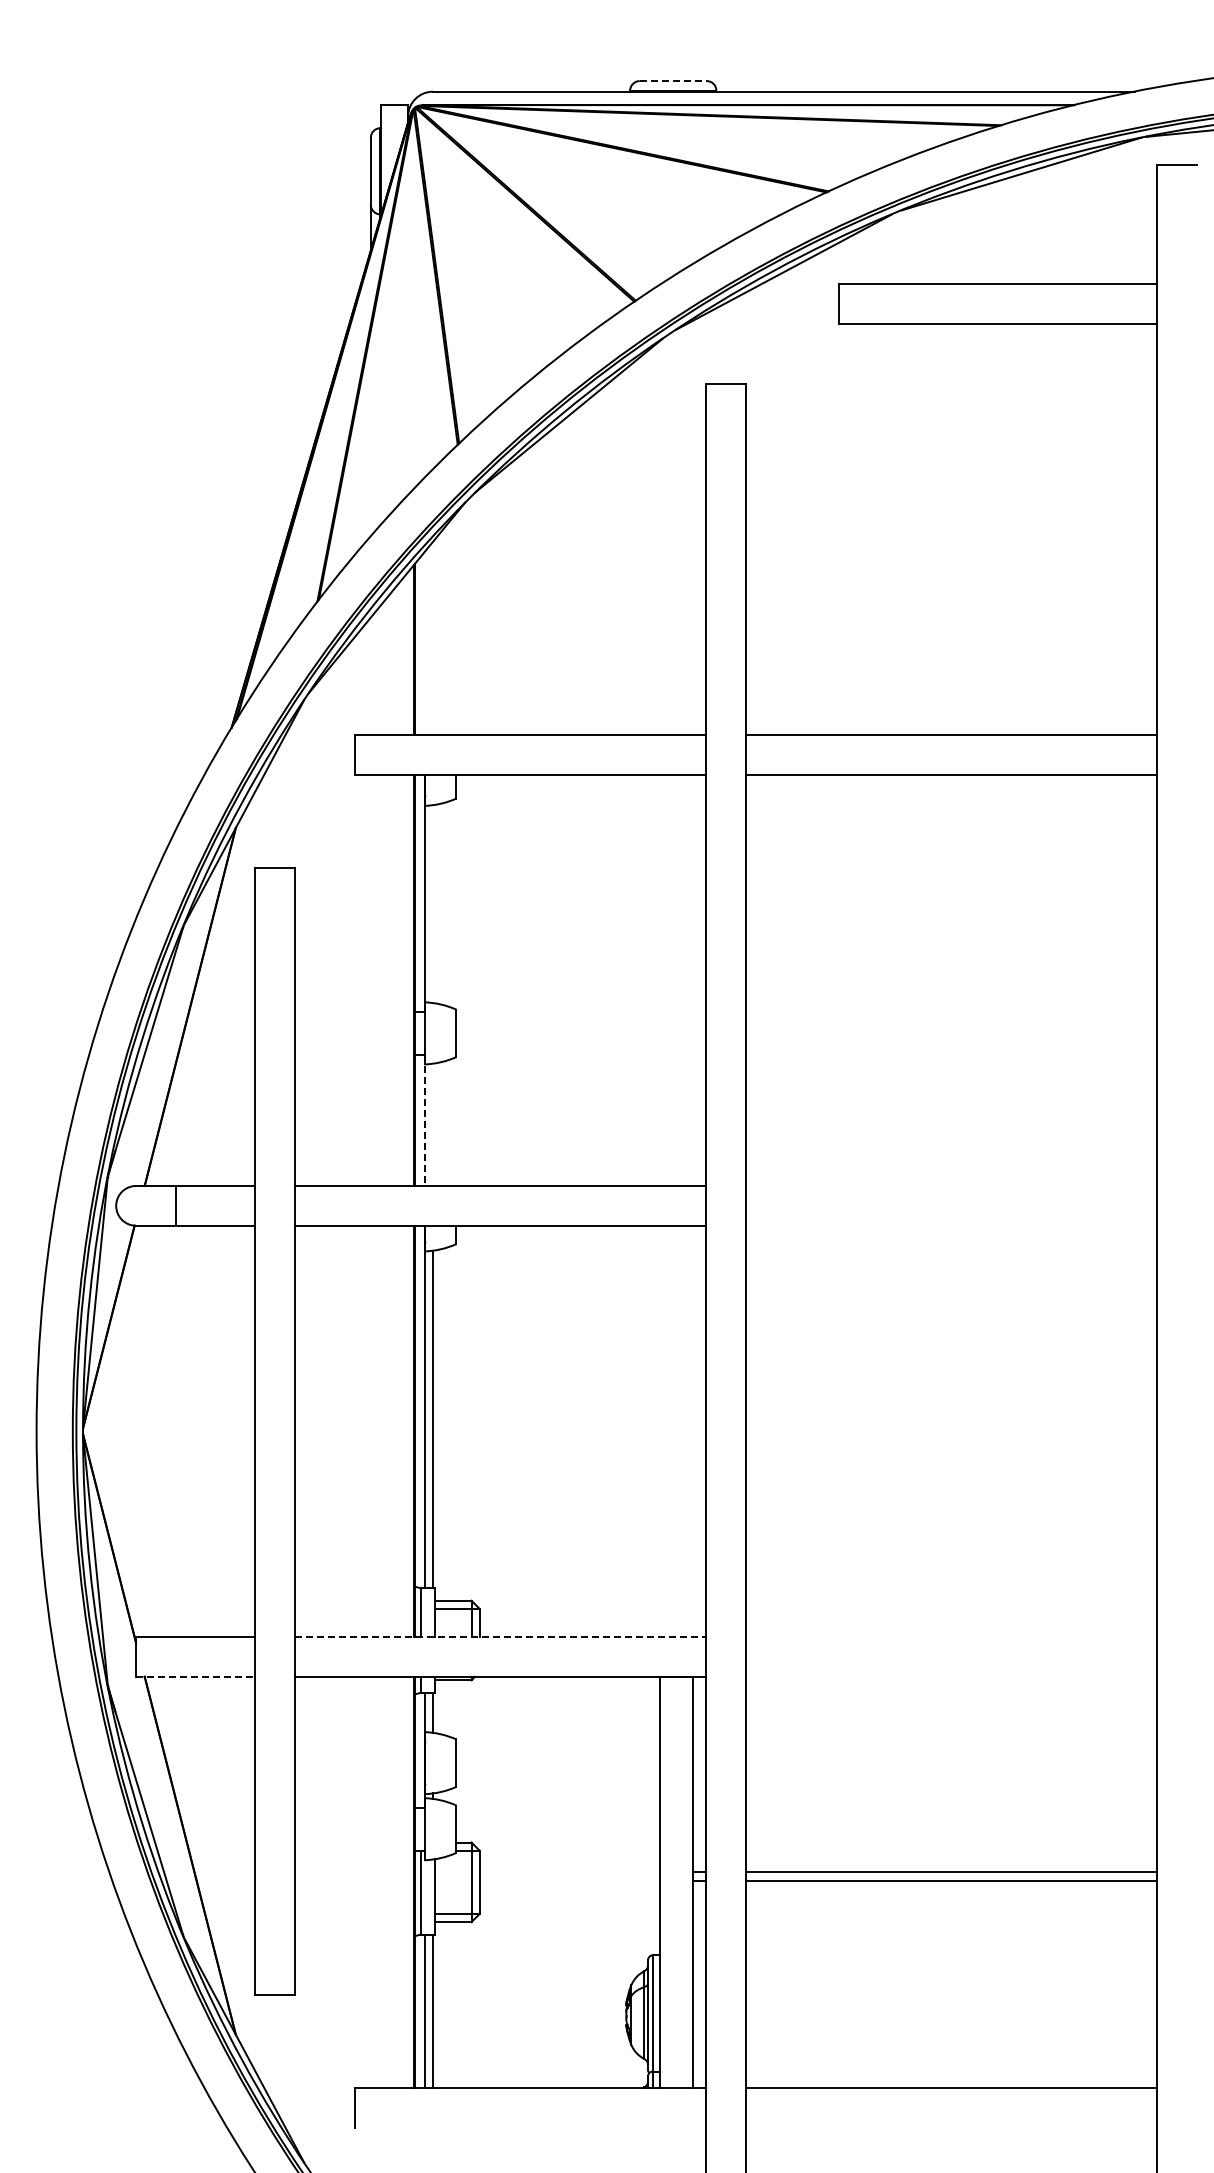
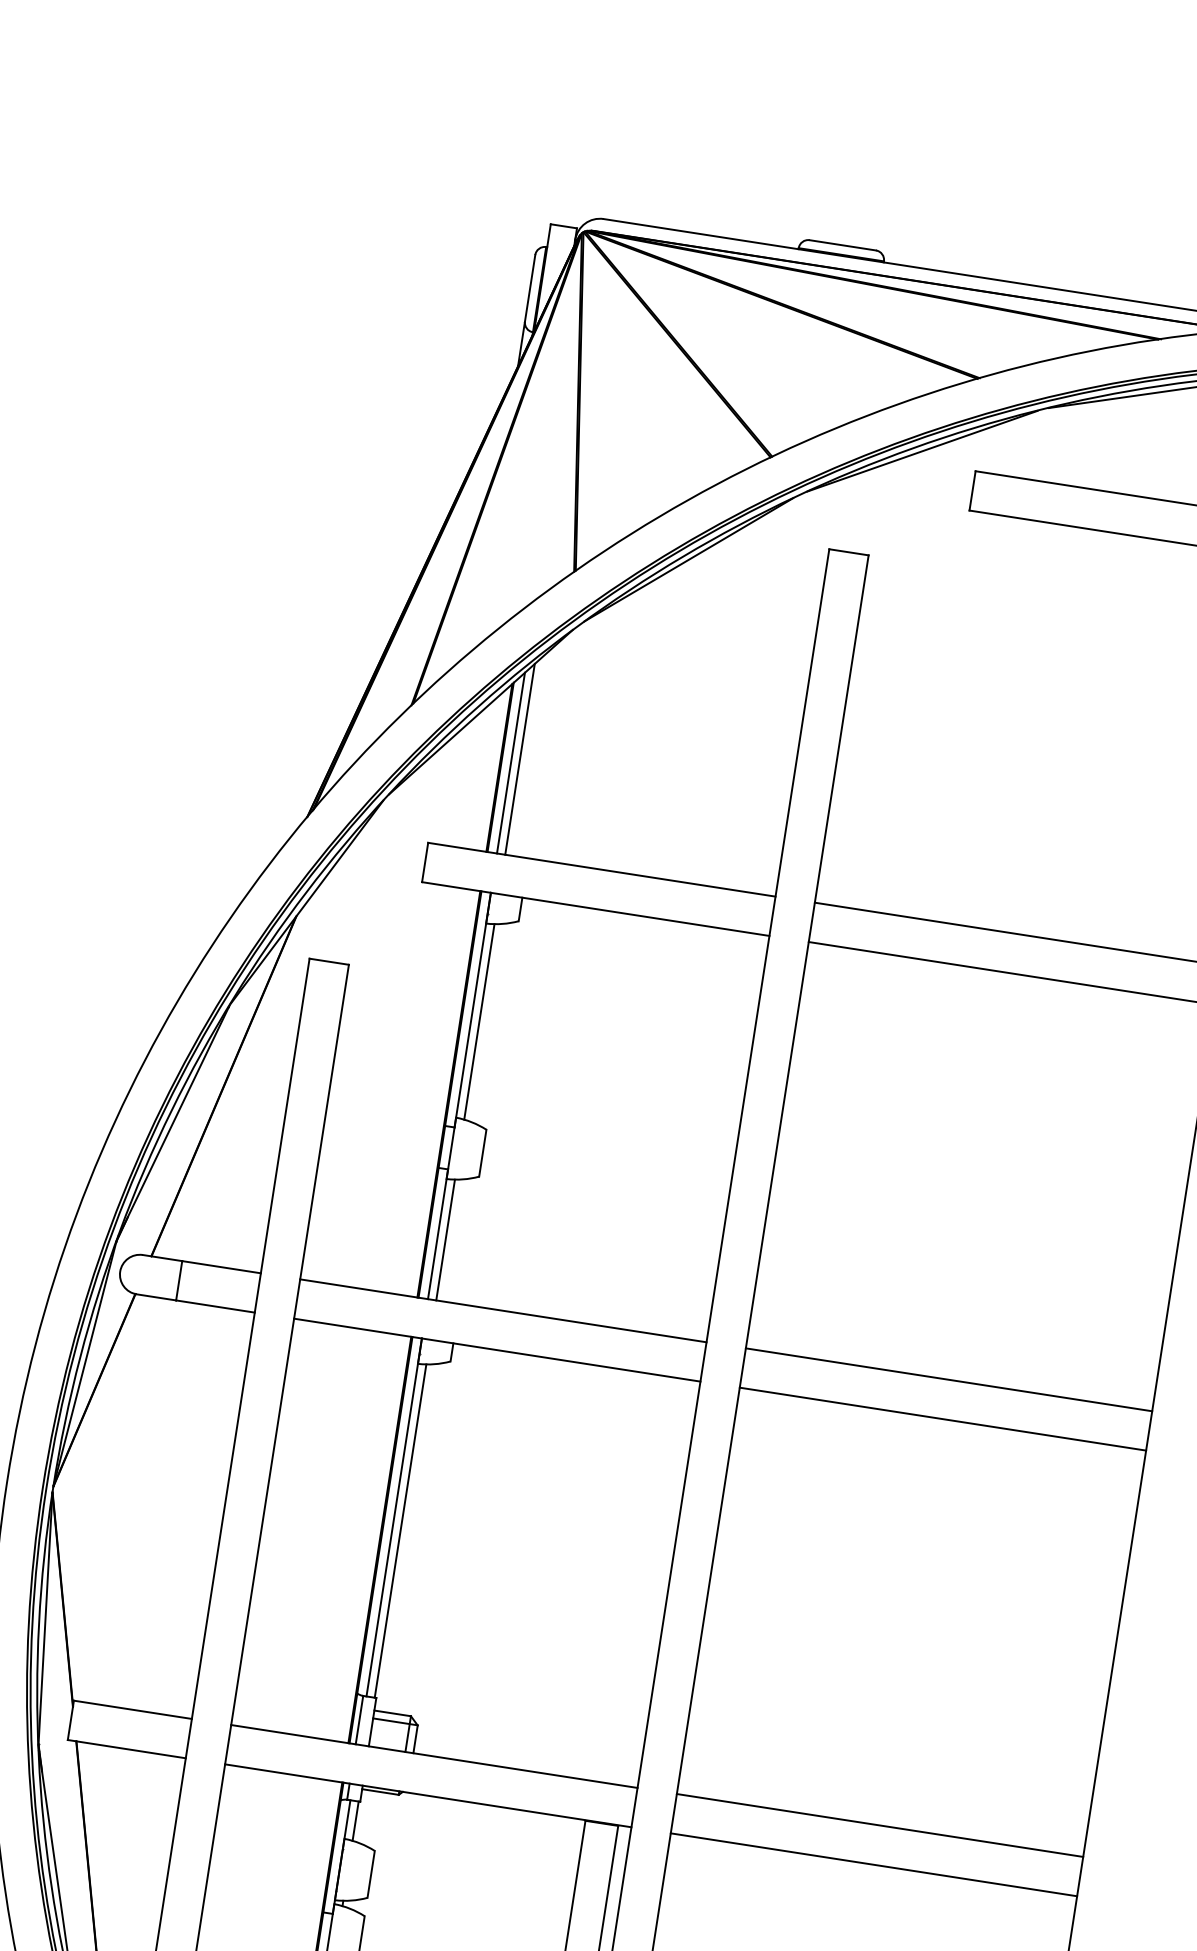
line: (673, 81) -> (842, 245), dashed -> solid
line: (432, 638) -> (519, 759), added
line: (424, 643) -> (510, 763), added
line: (432, 904) -> (478, 1022), added
line: (424, 1120) -> (437, 1234), dashed -> solid
line: (432, 1124) -> (445, 1239), added
line: (951, 1185) -> (948, 1379), added
line: (951, 1225) -> (942, 1418), added
line: (500, 1636) -> (434, 1755), dashed -> solid
line: (951, 1636) -> (879, 1824), added
line: (195, 1676) -> (126, 1748), dashed -> solid
line: (951, 1676) -> (873, 1864), added

